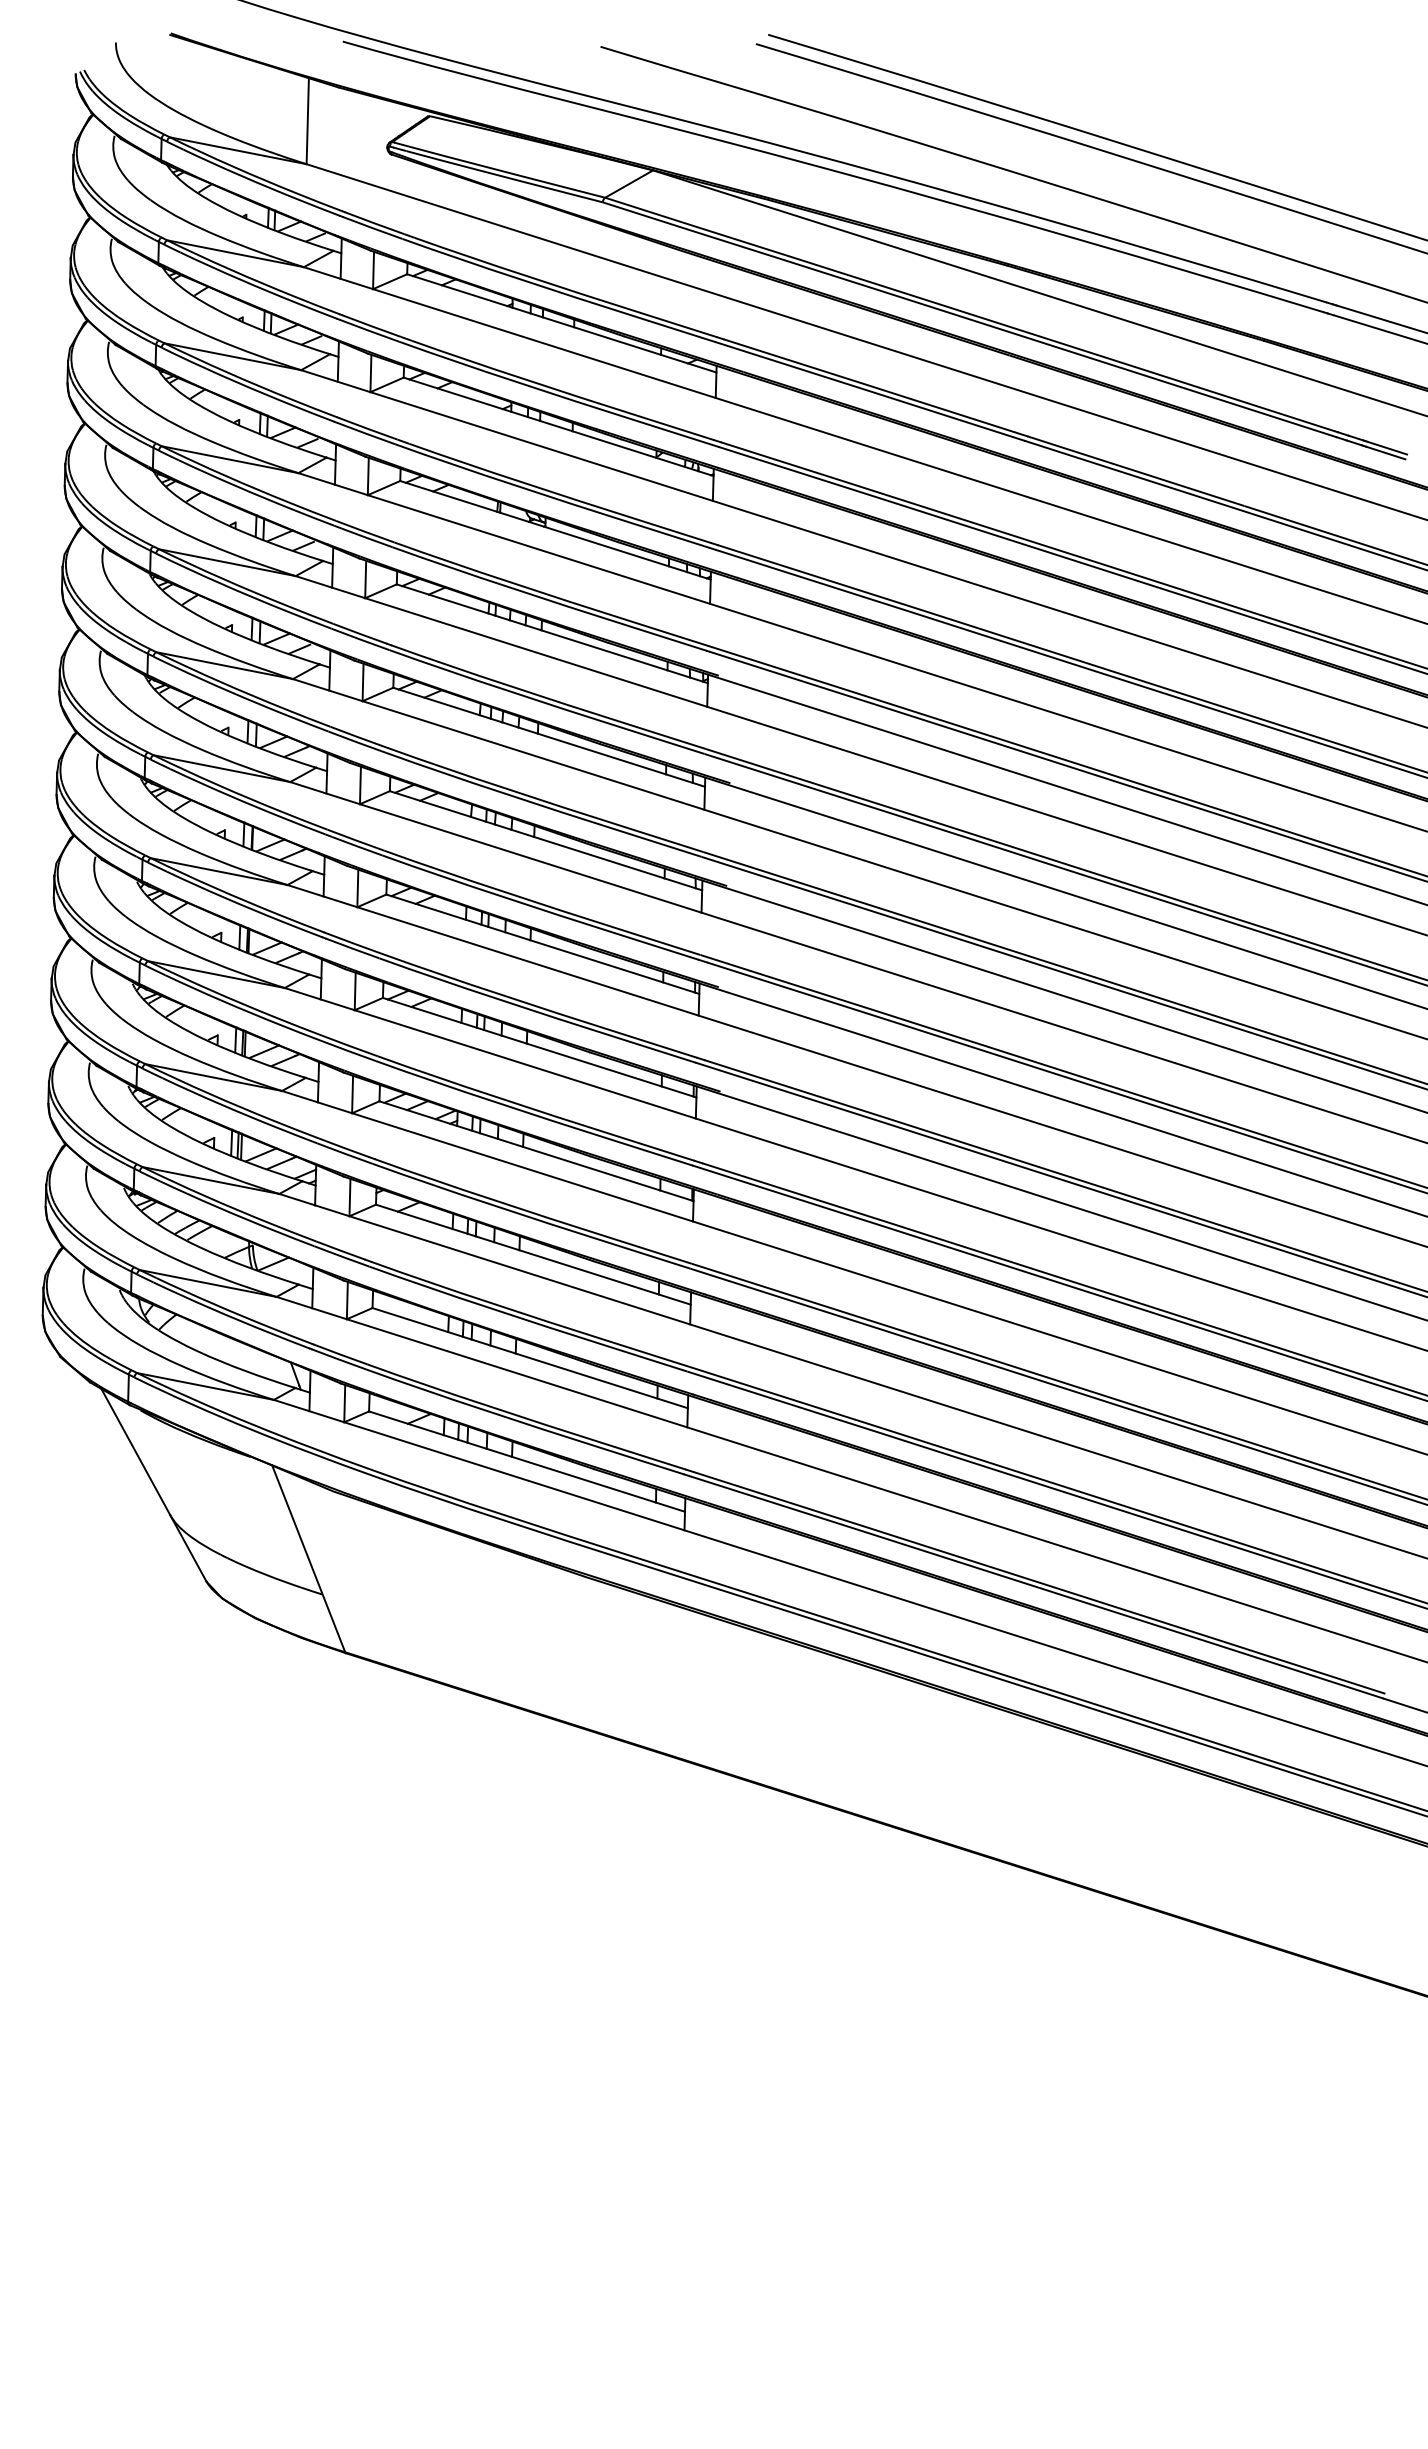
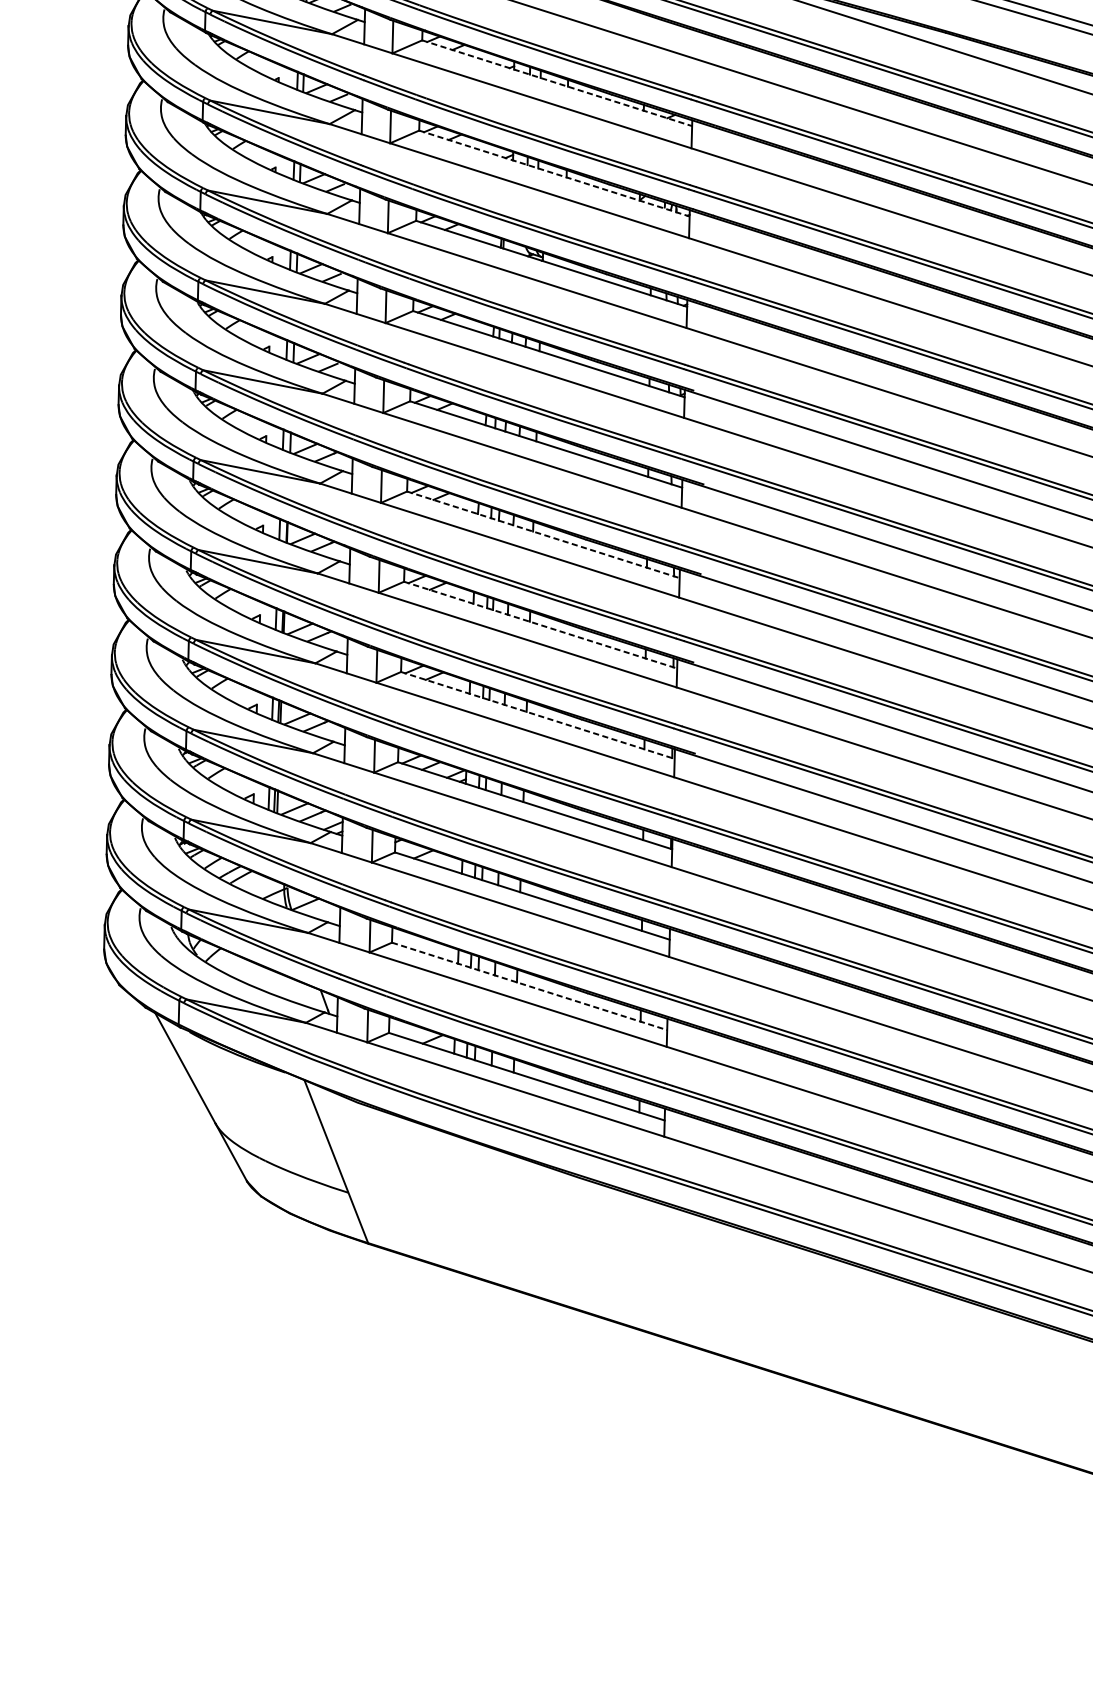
line: (562, 323) -> (557, 83), solid -> dashed
line: (558, 426) -> (554, 173), solid -> dashed
line: (546, 840) -> (543, 534), solid -> dashed
line: (543, 944) -> (541, 625), solid -> dashed
line: (540, 1047) -> (538, 715), solid -> dashed
line: (530, 1358) -> (529, 986), solid -> dashed

